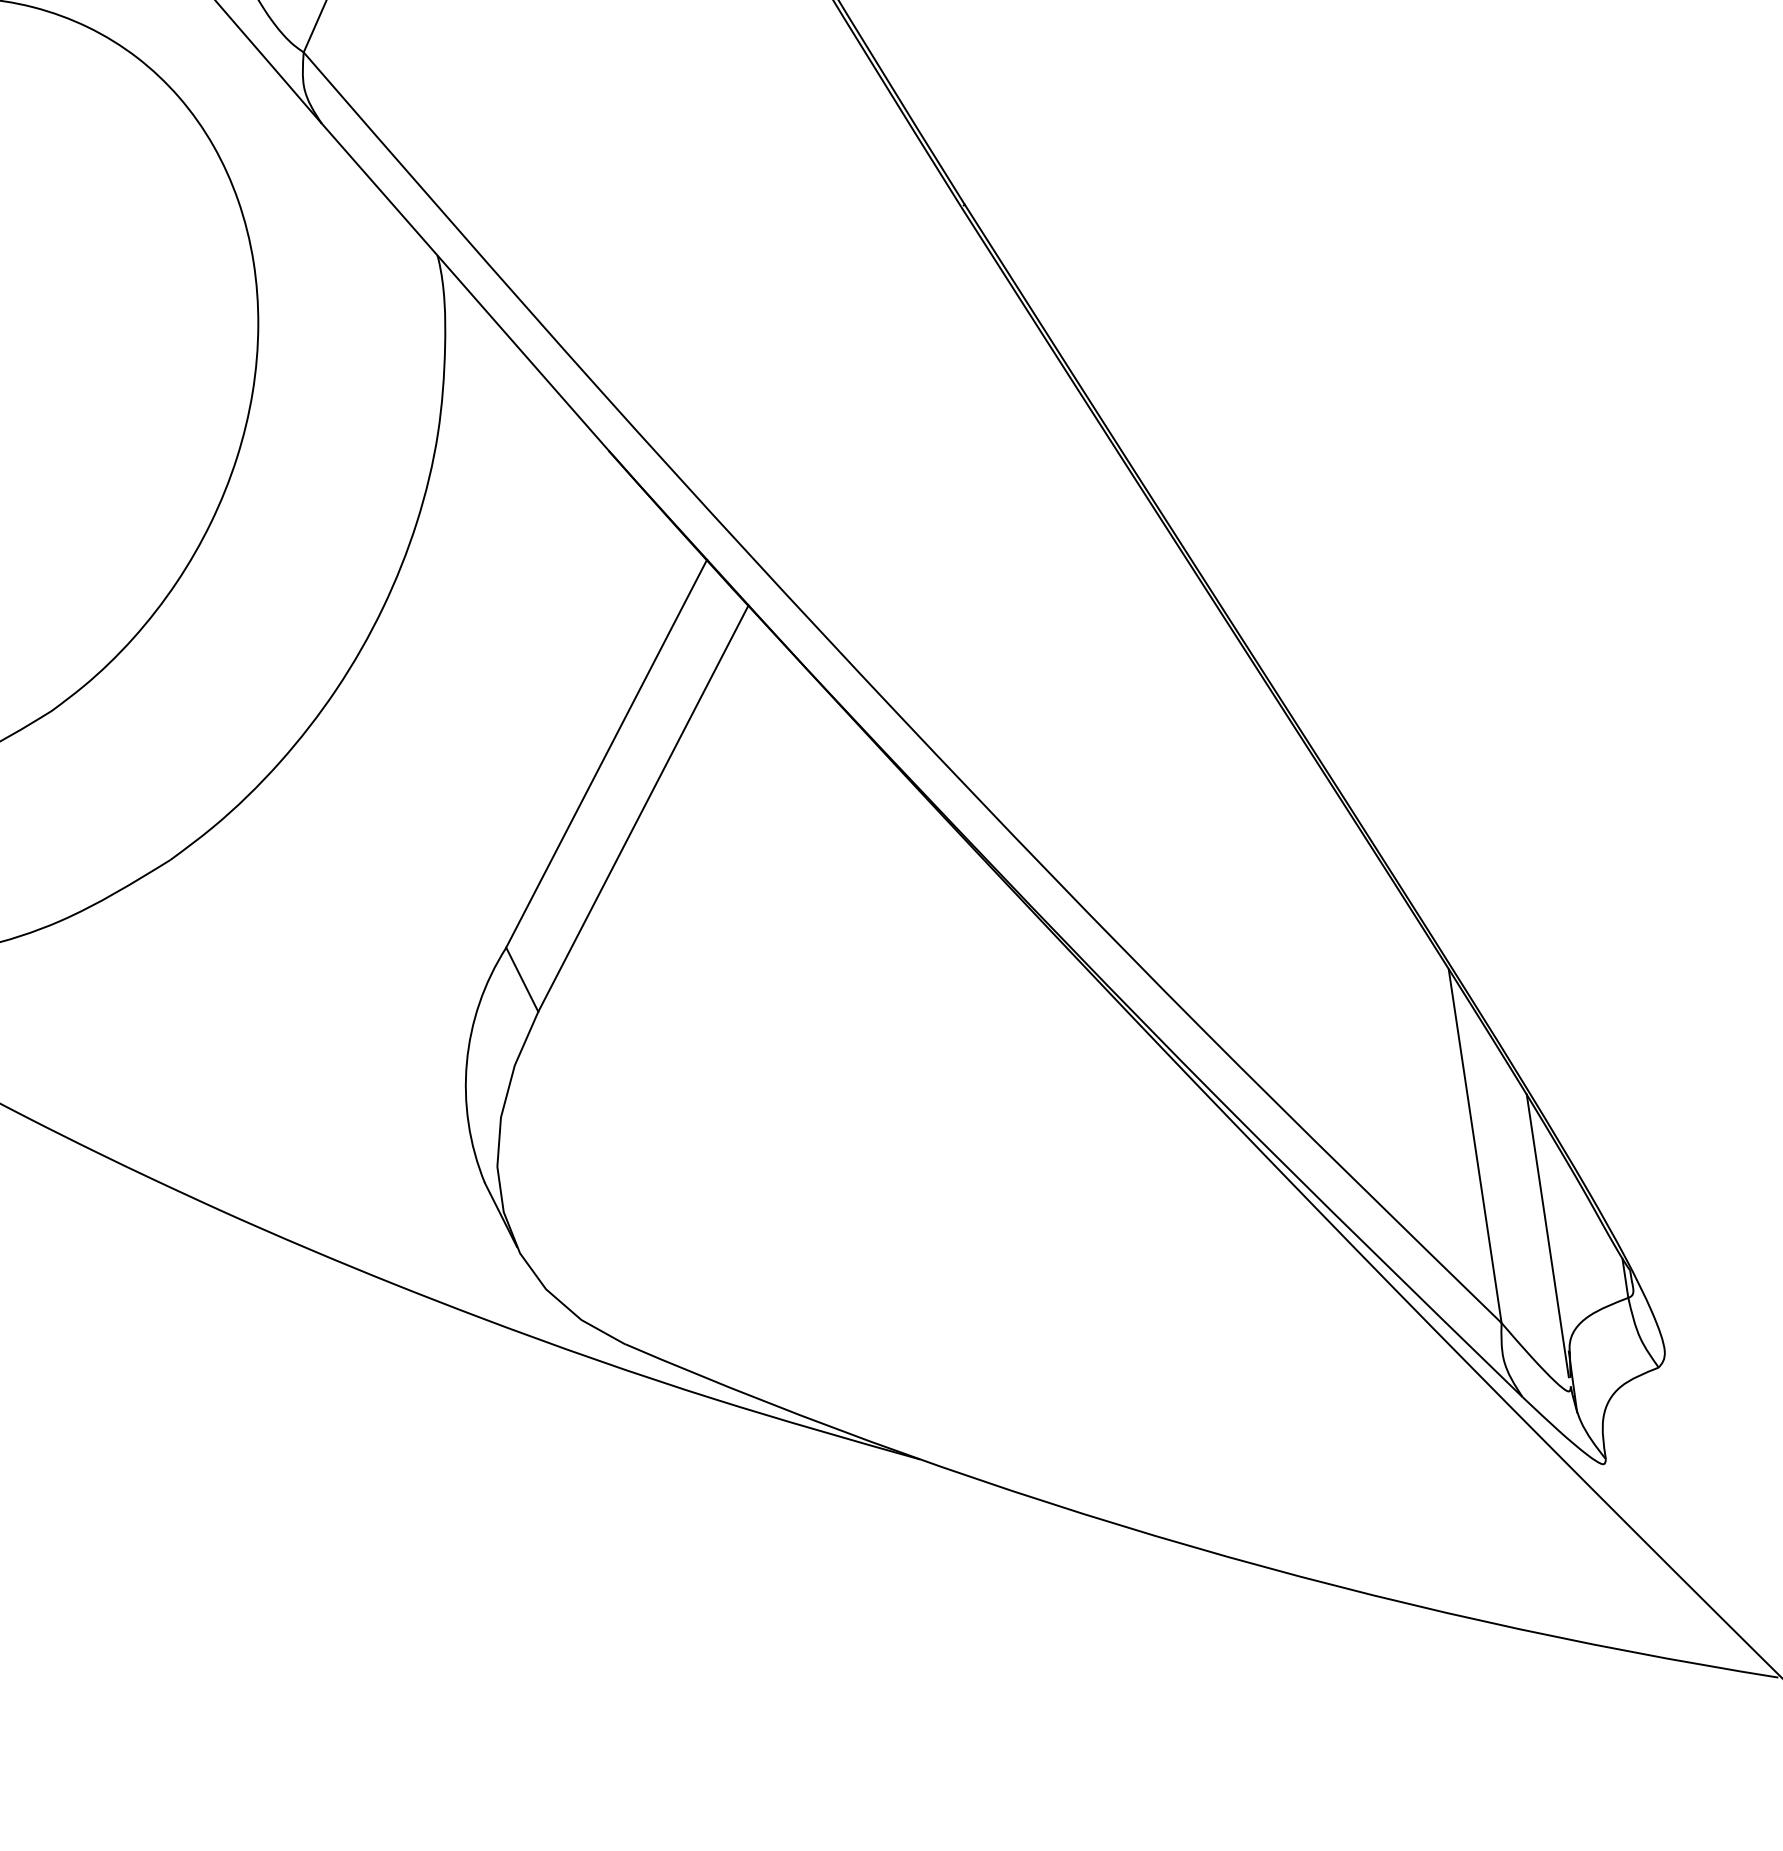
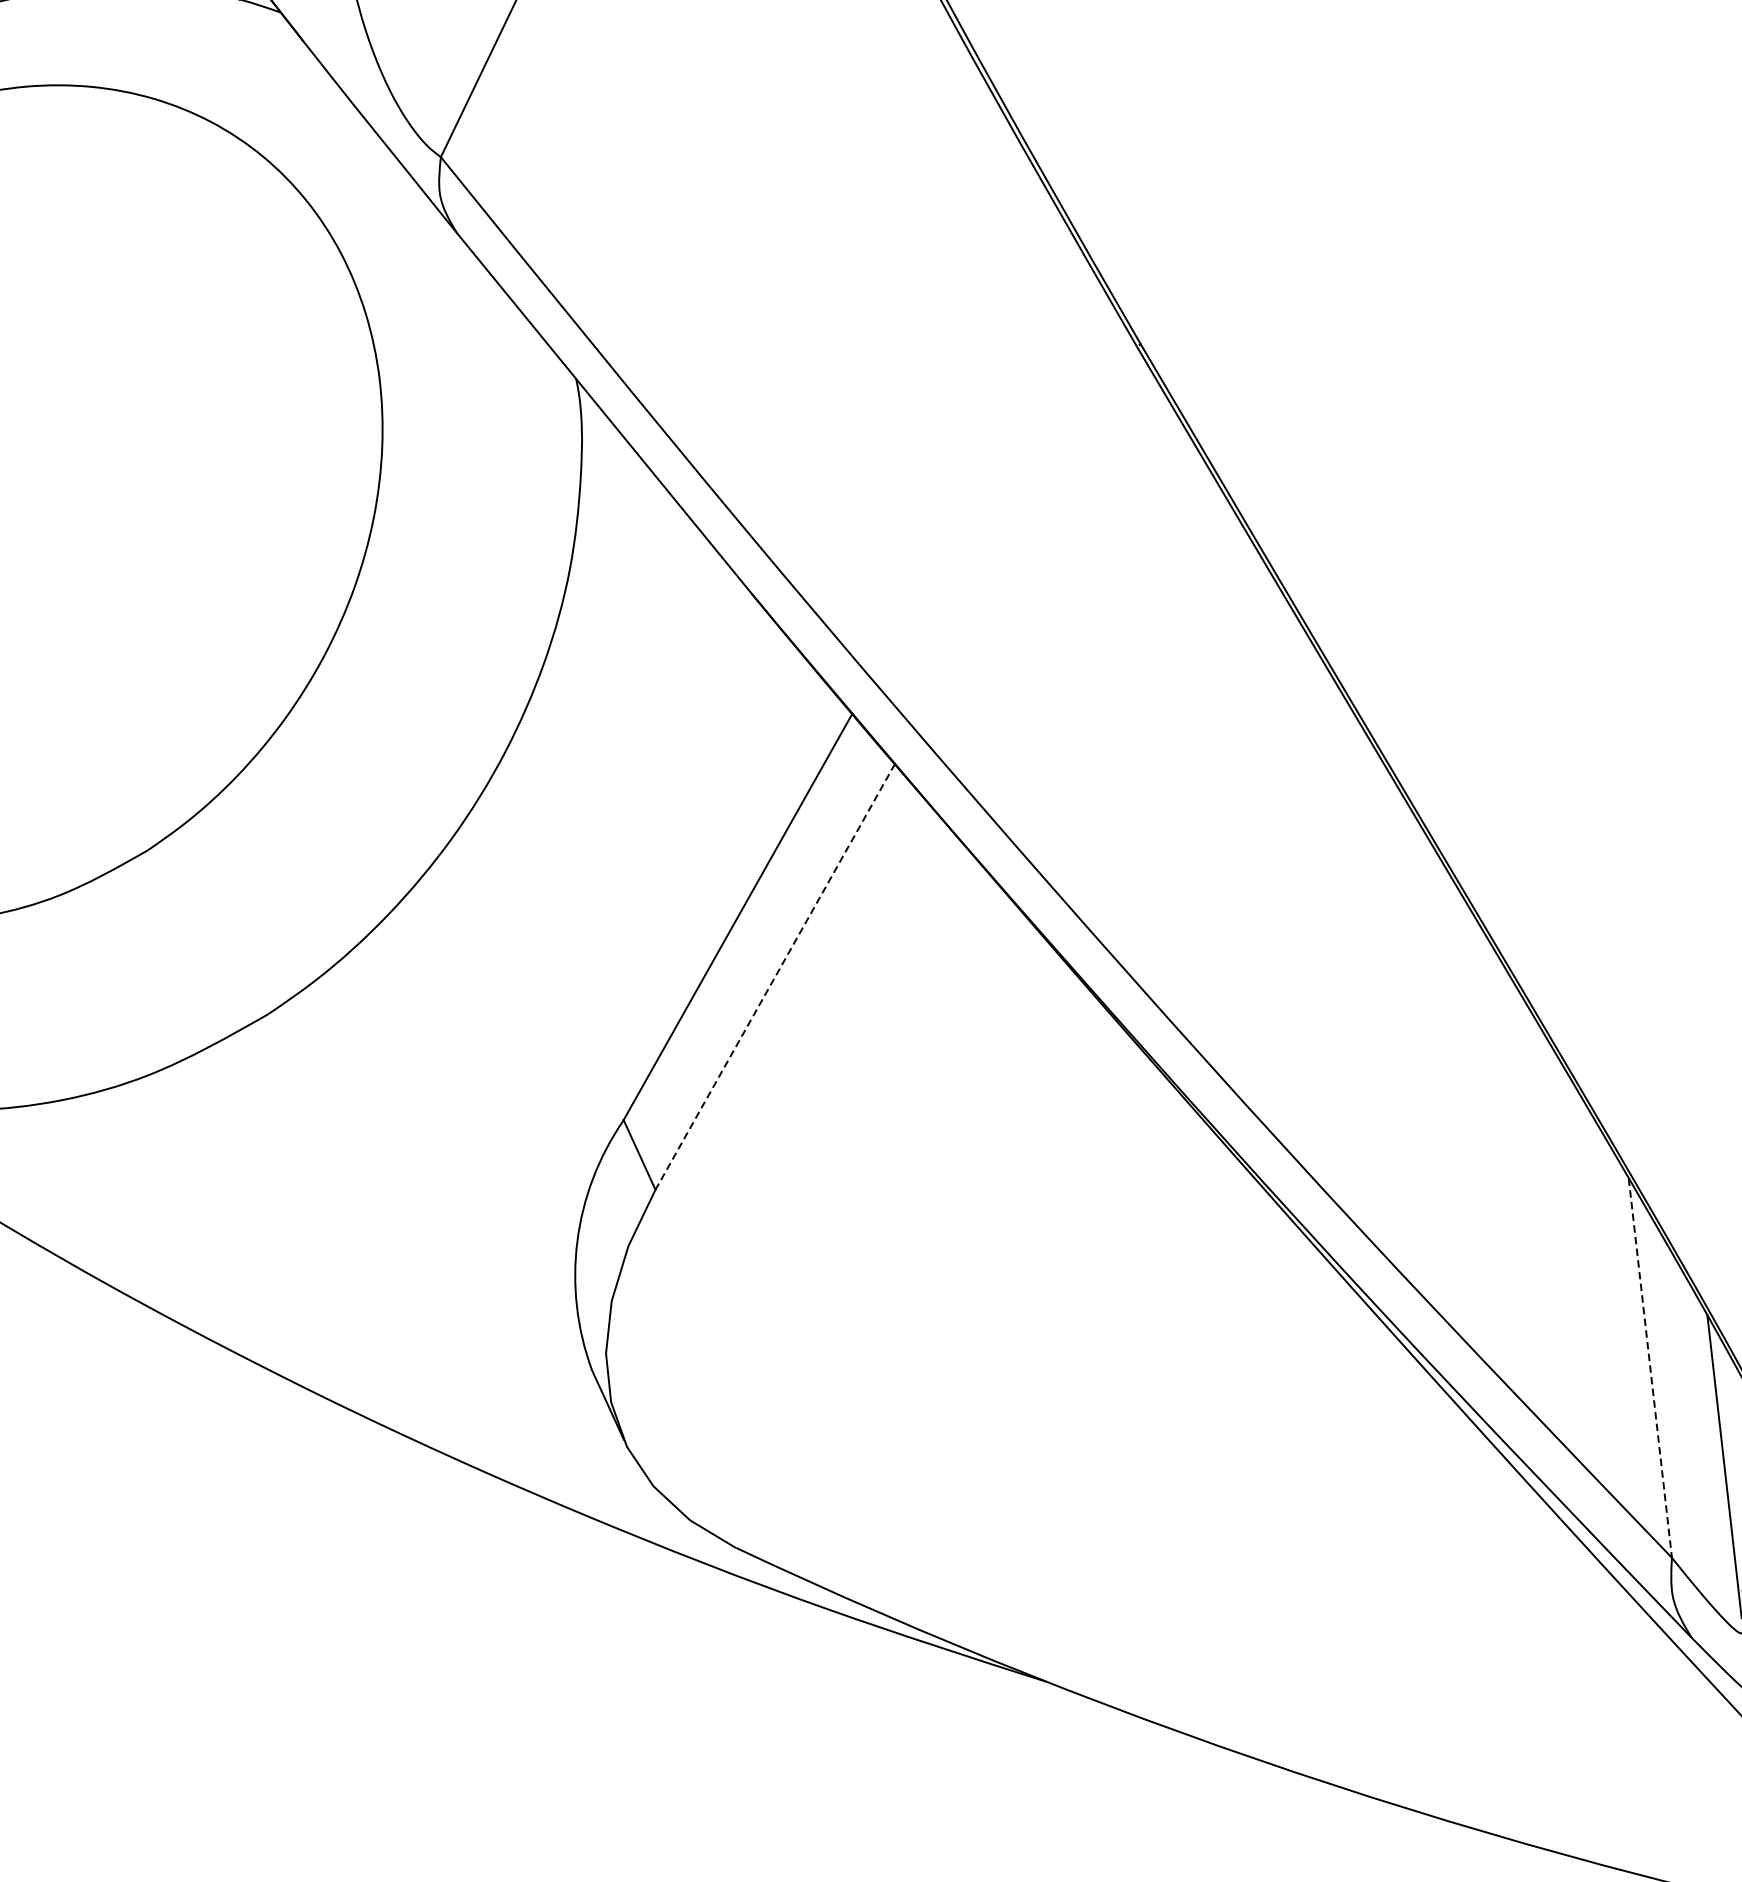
line: (643, 808) -> (775, 976), solid -> dashed
line: (1475, 1146) -> (1650, 1368), solid -> dashed

